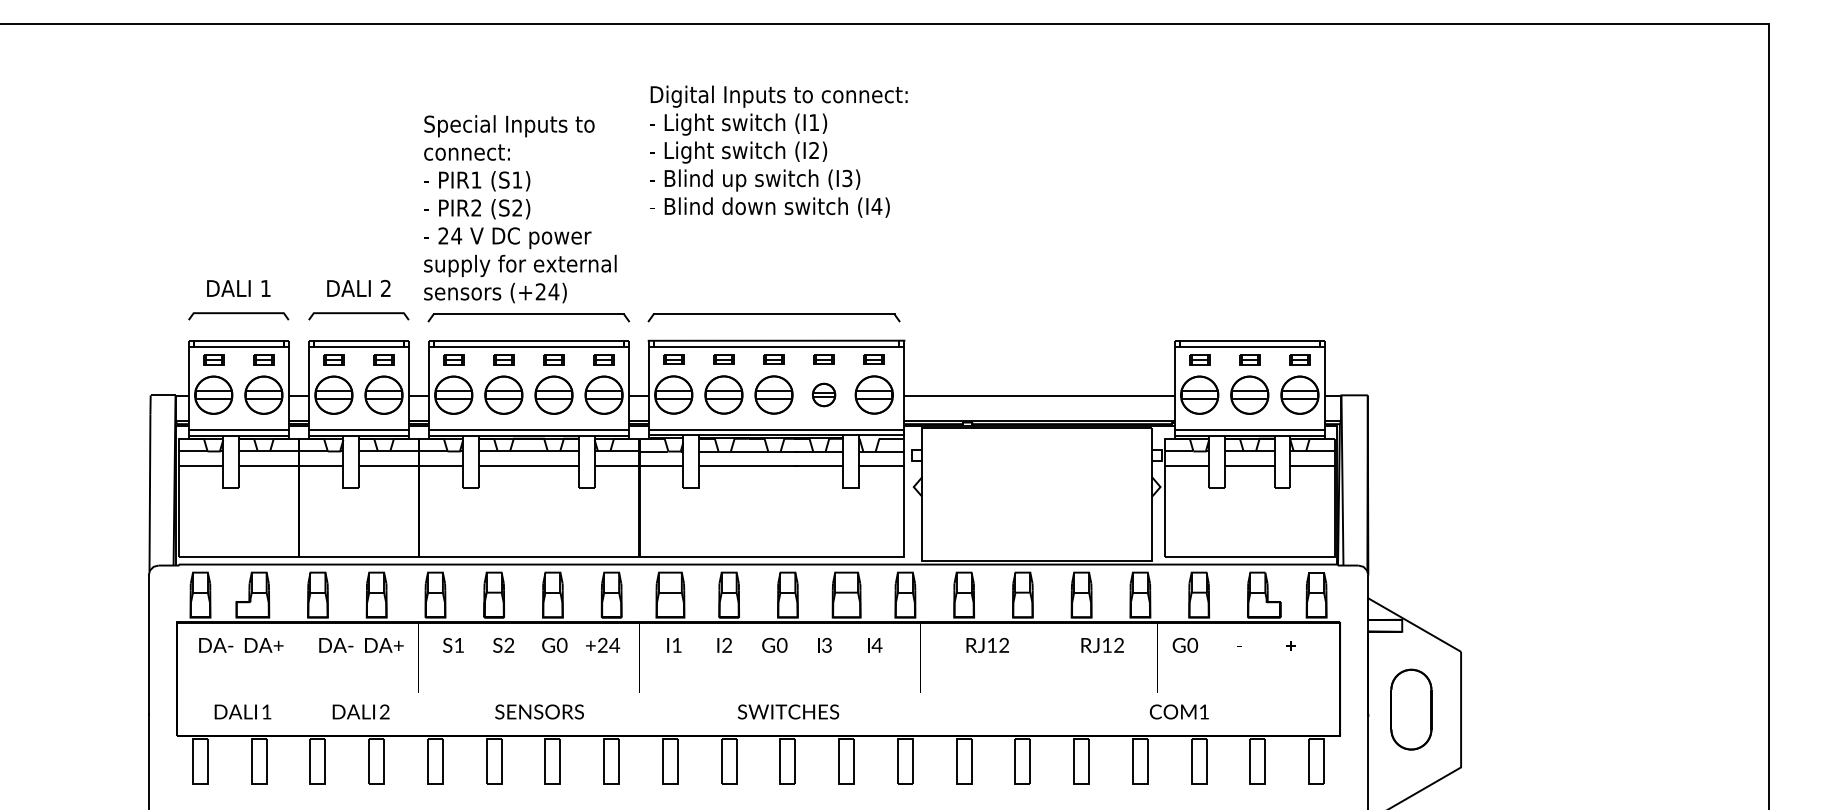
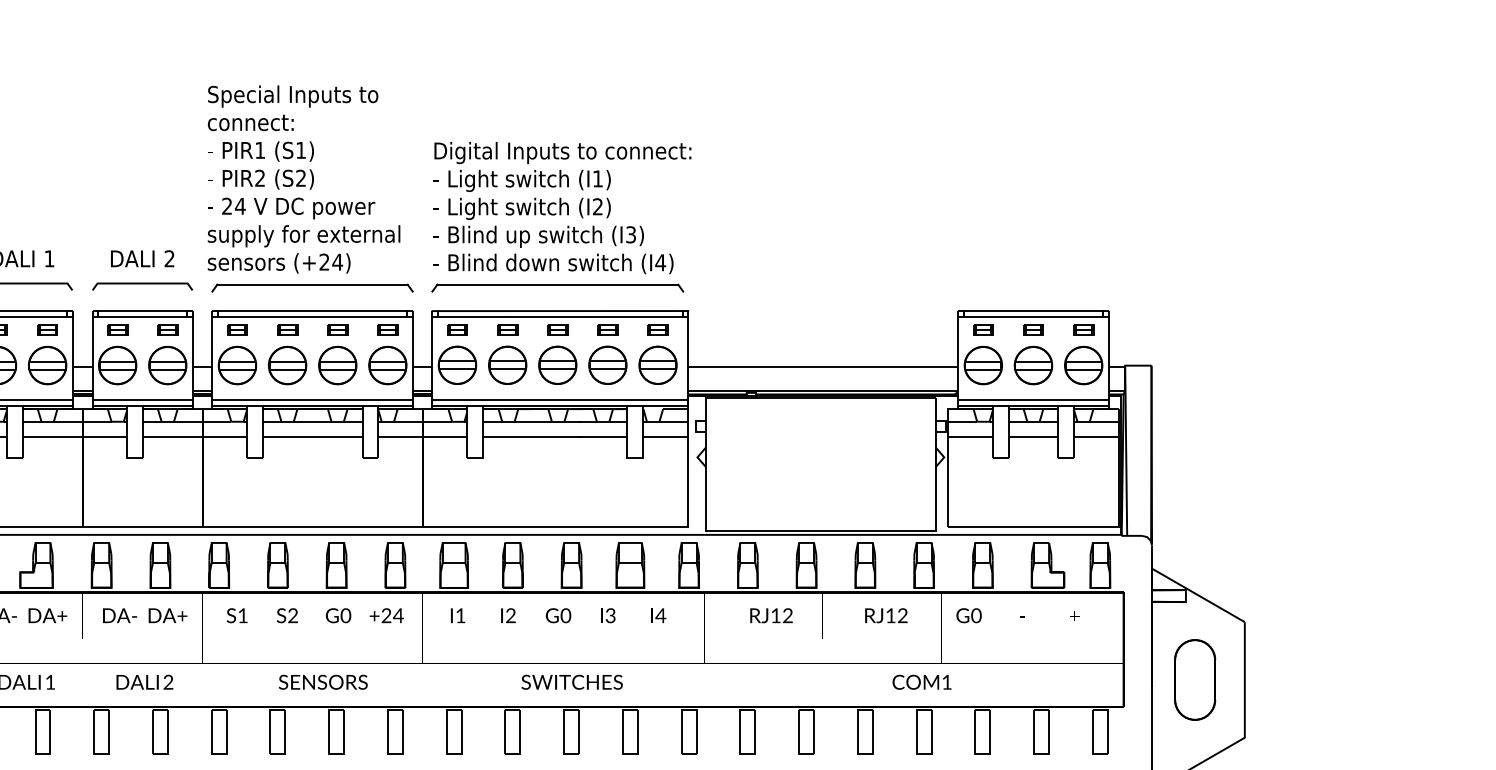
text: (778, 151) -> (562, 207), moved
part: (823, 394) -> (607, 364), size x1.67
text: (1178, 711) -> (921, 681), moved

